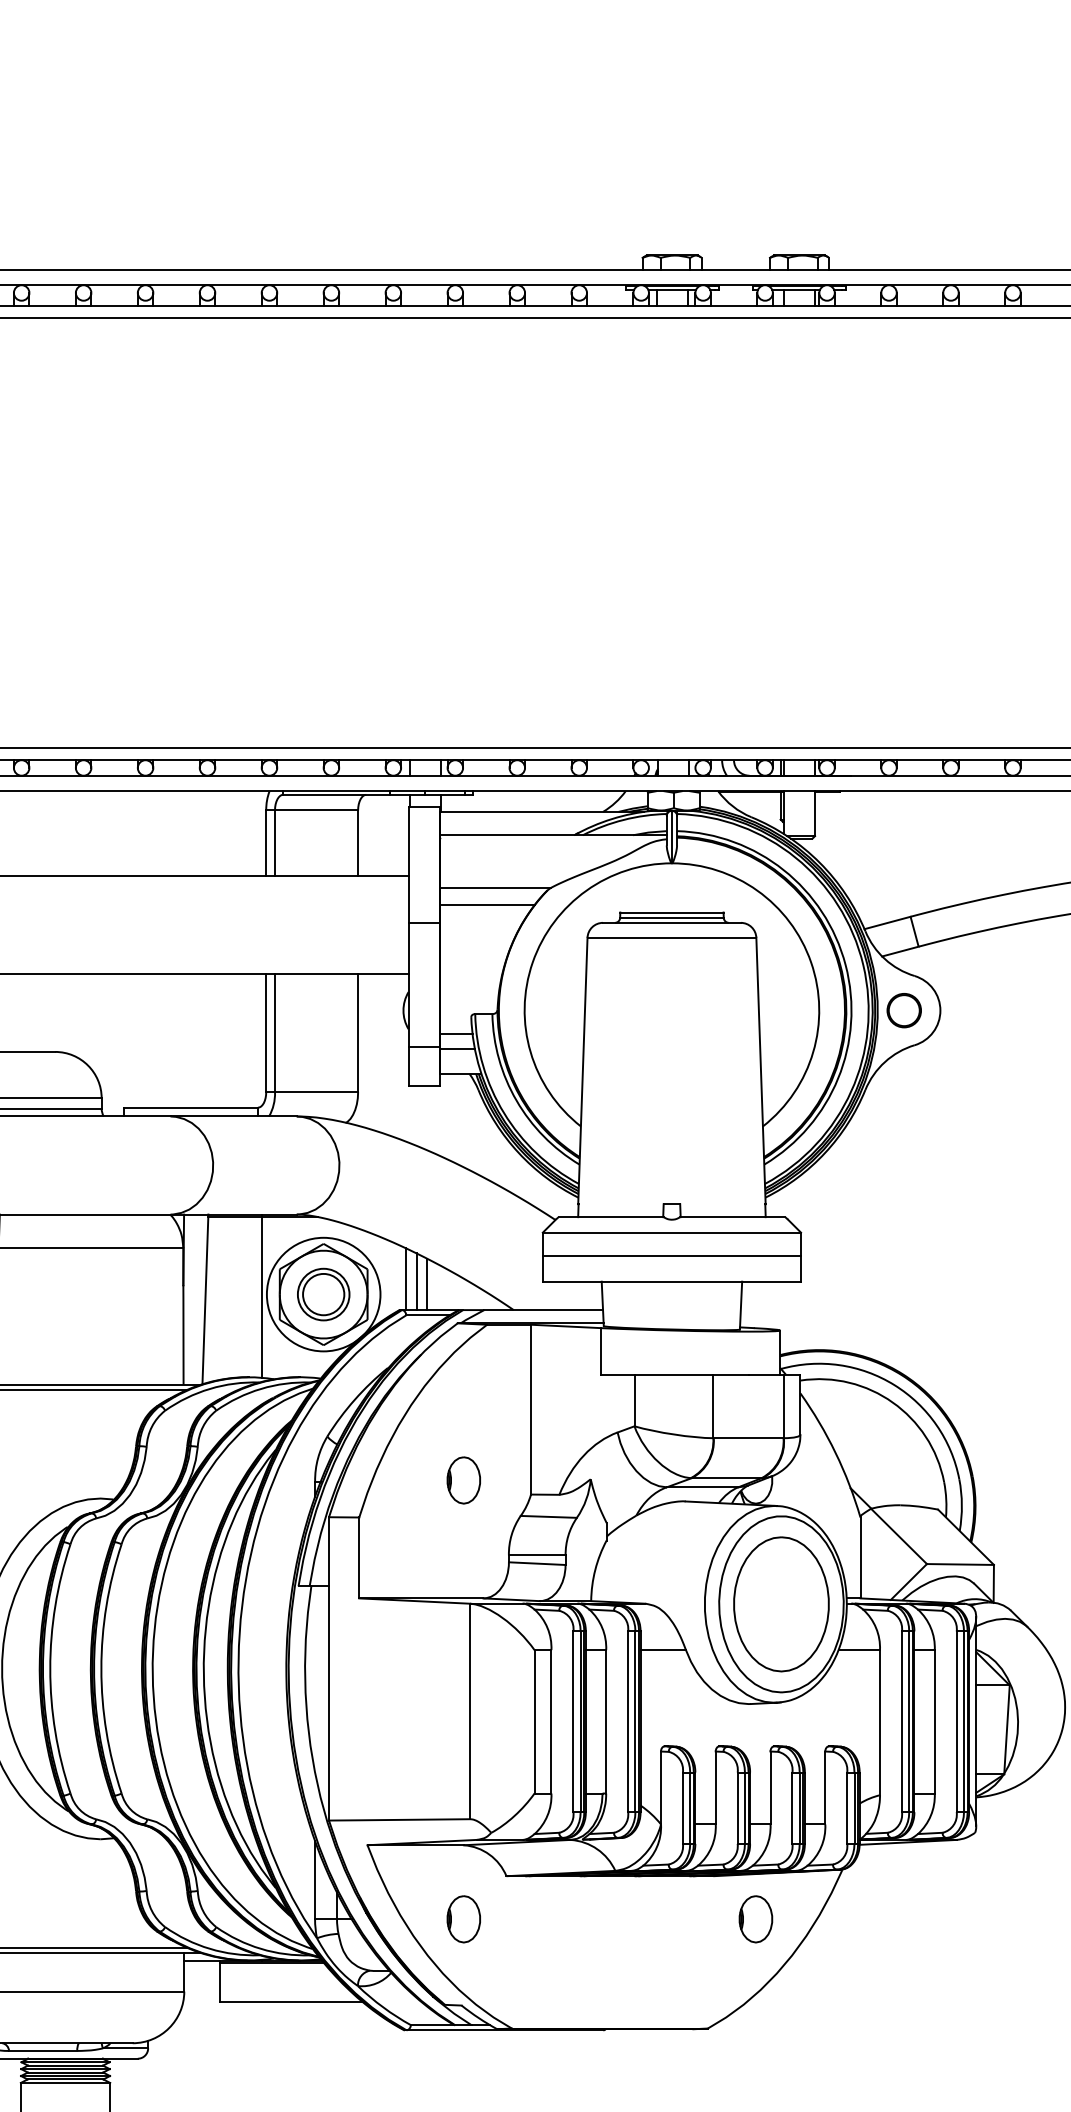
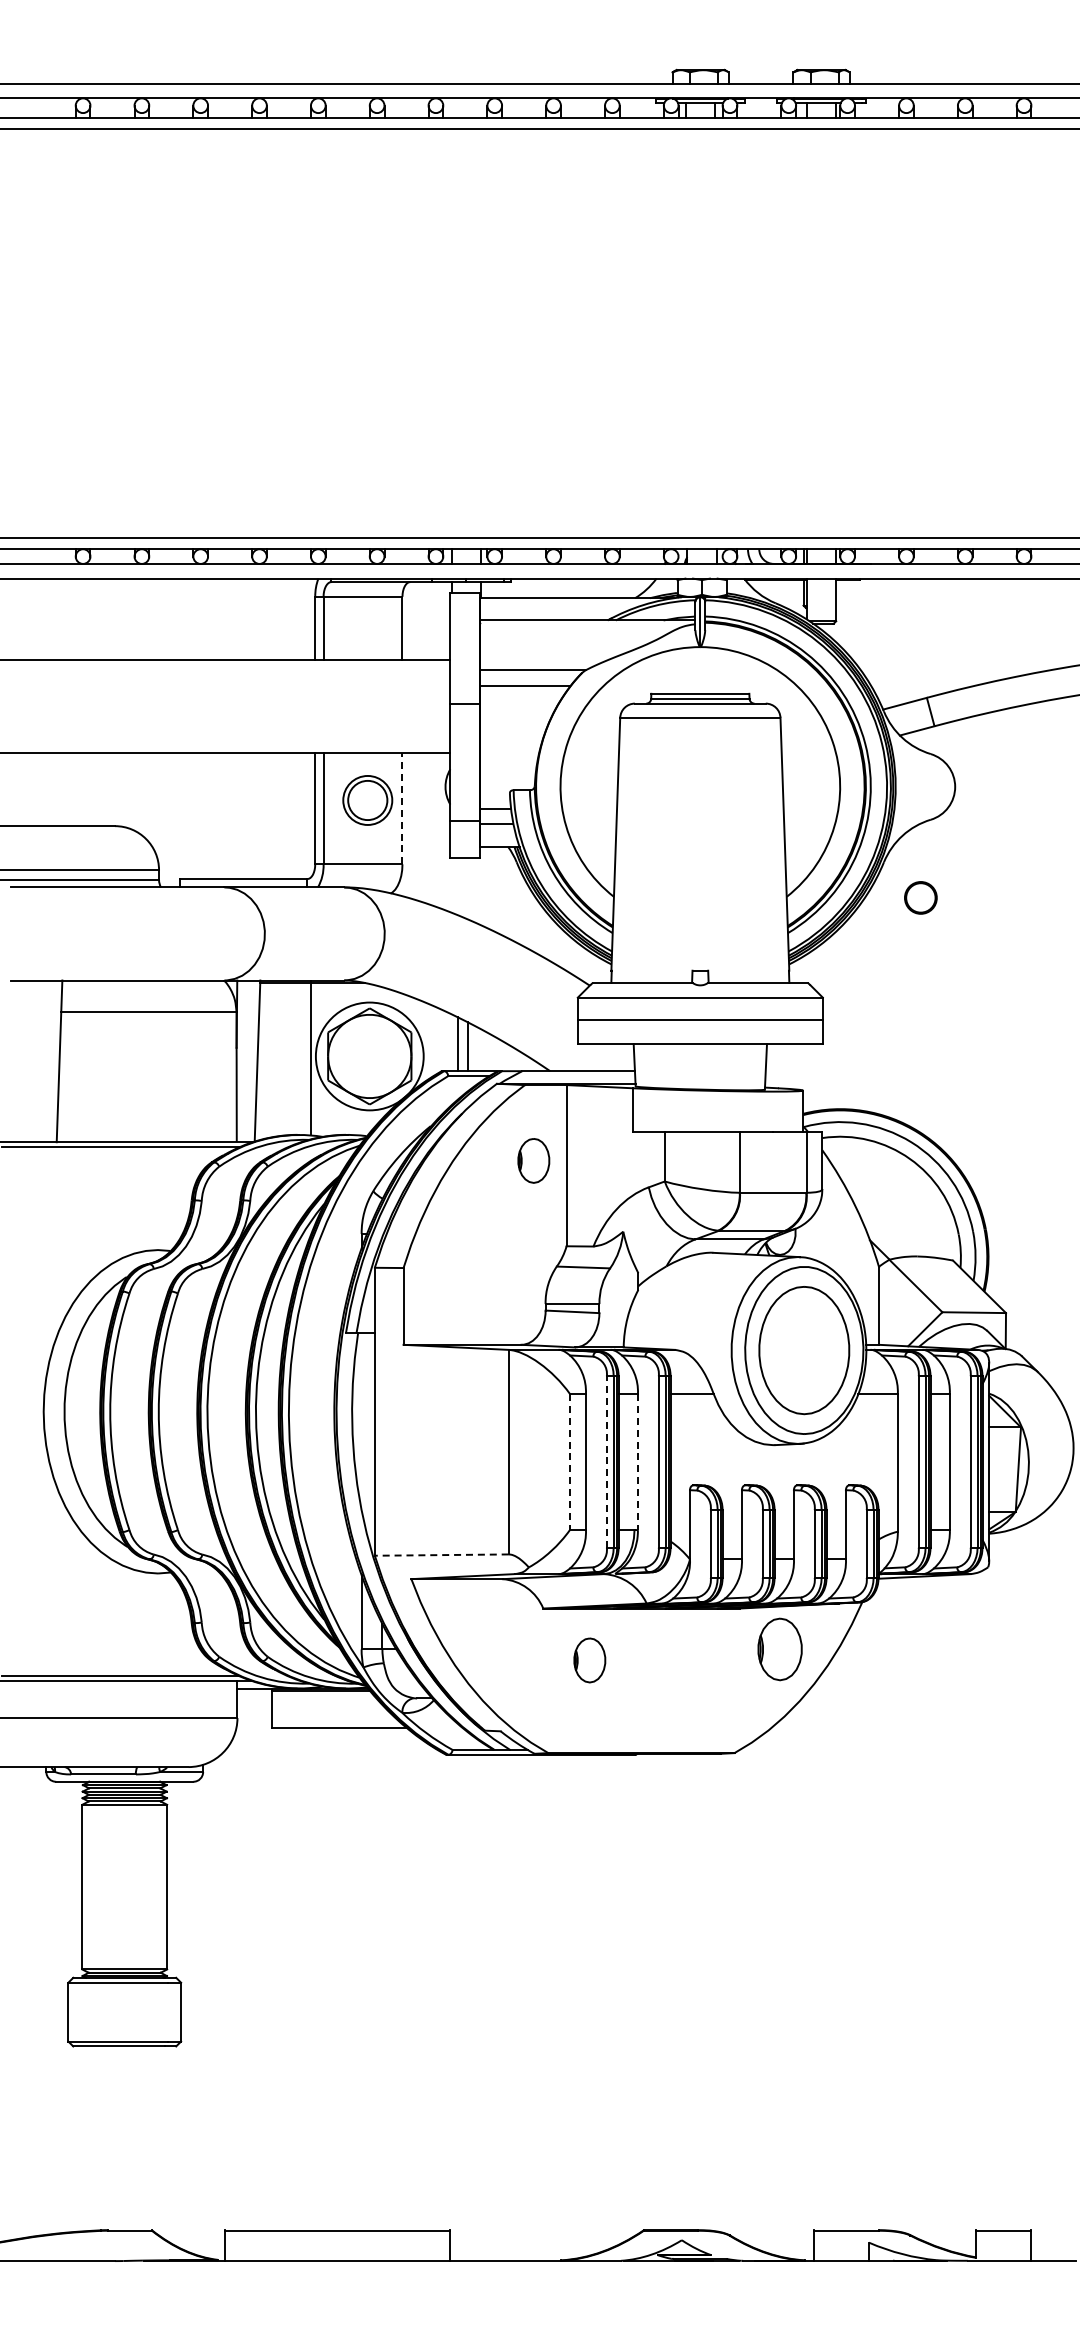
circle: (903, 1010) -> (920, 897), moved
line: (358, 1033) -> (402, 808), solid -> dashed
line: (406, 1278) -> (448, 1041), removed
part: (323, 1294) -> (367, 800), moved
part: (463, 1480) -> (533, 1160), moved
line: (573, 1721) -> (606, 1461), solid -> dashed
line: (534, 1722) -> (569, 1462), solid -> dashed
line: (605, 1722) -> (637, 1462), solid -> dashed
line: (399, 1820) -> (441, 1555), solid -> dashed
part: (463, 1919) -> (589, 1660), moved
part: (755, 1919) -> (779, 1649), size x1.4

